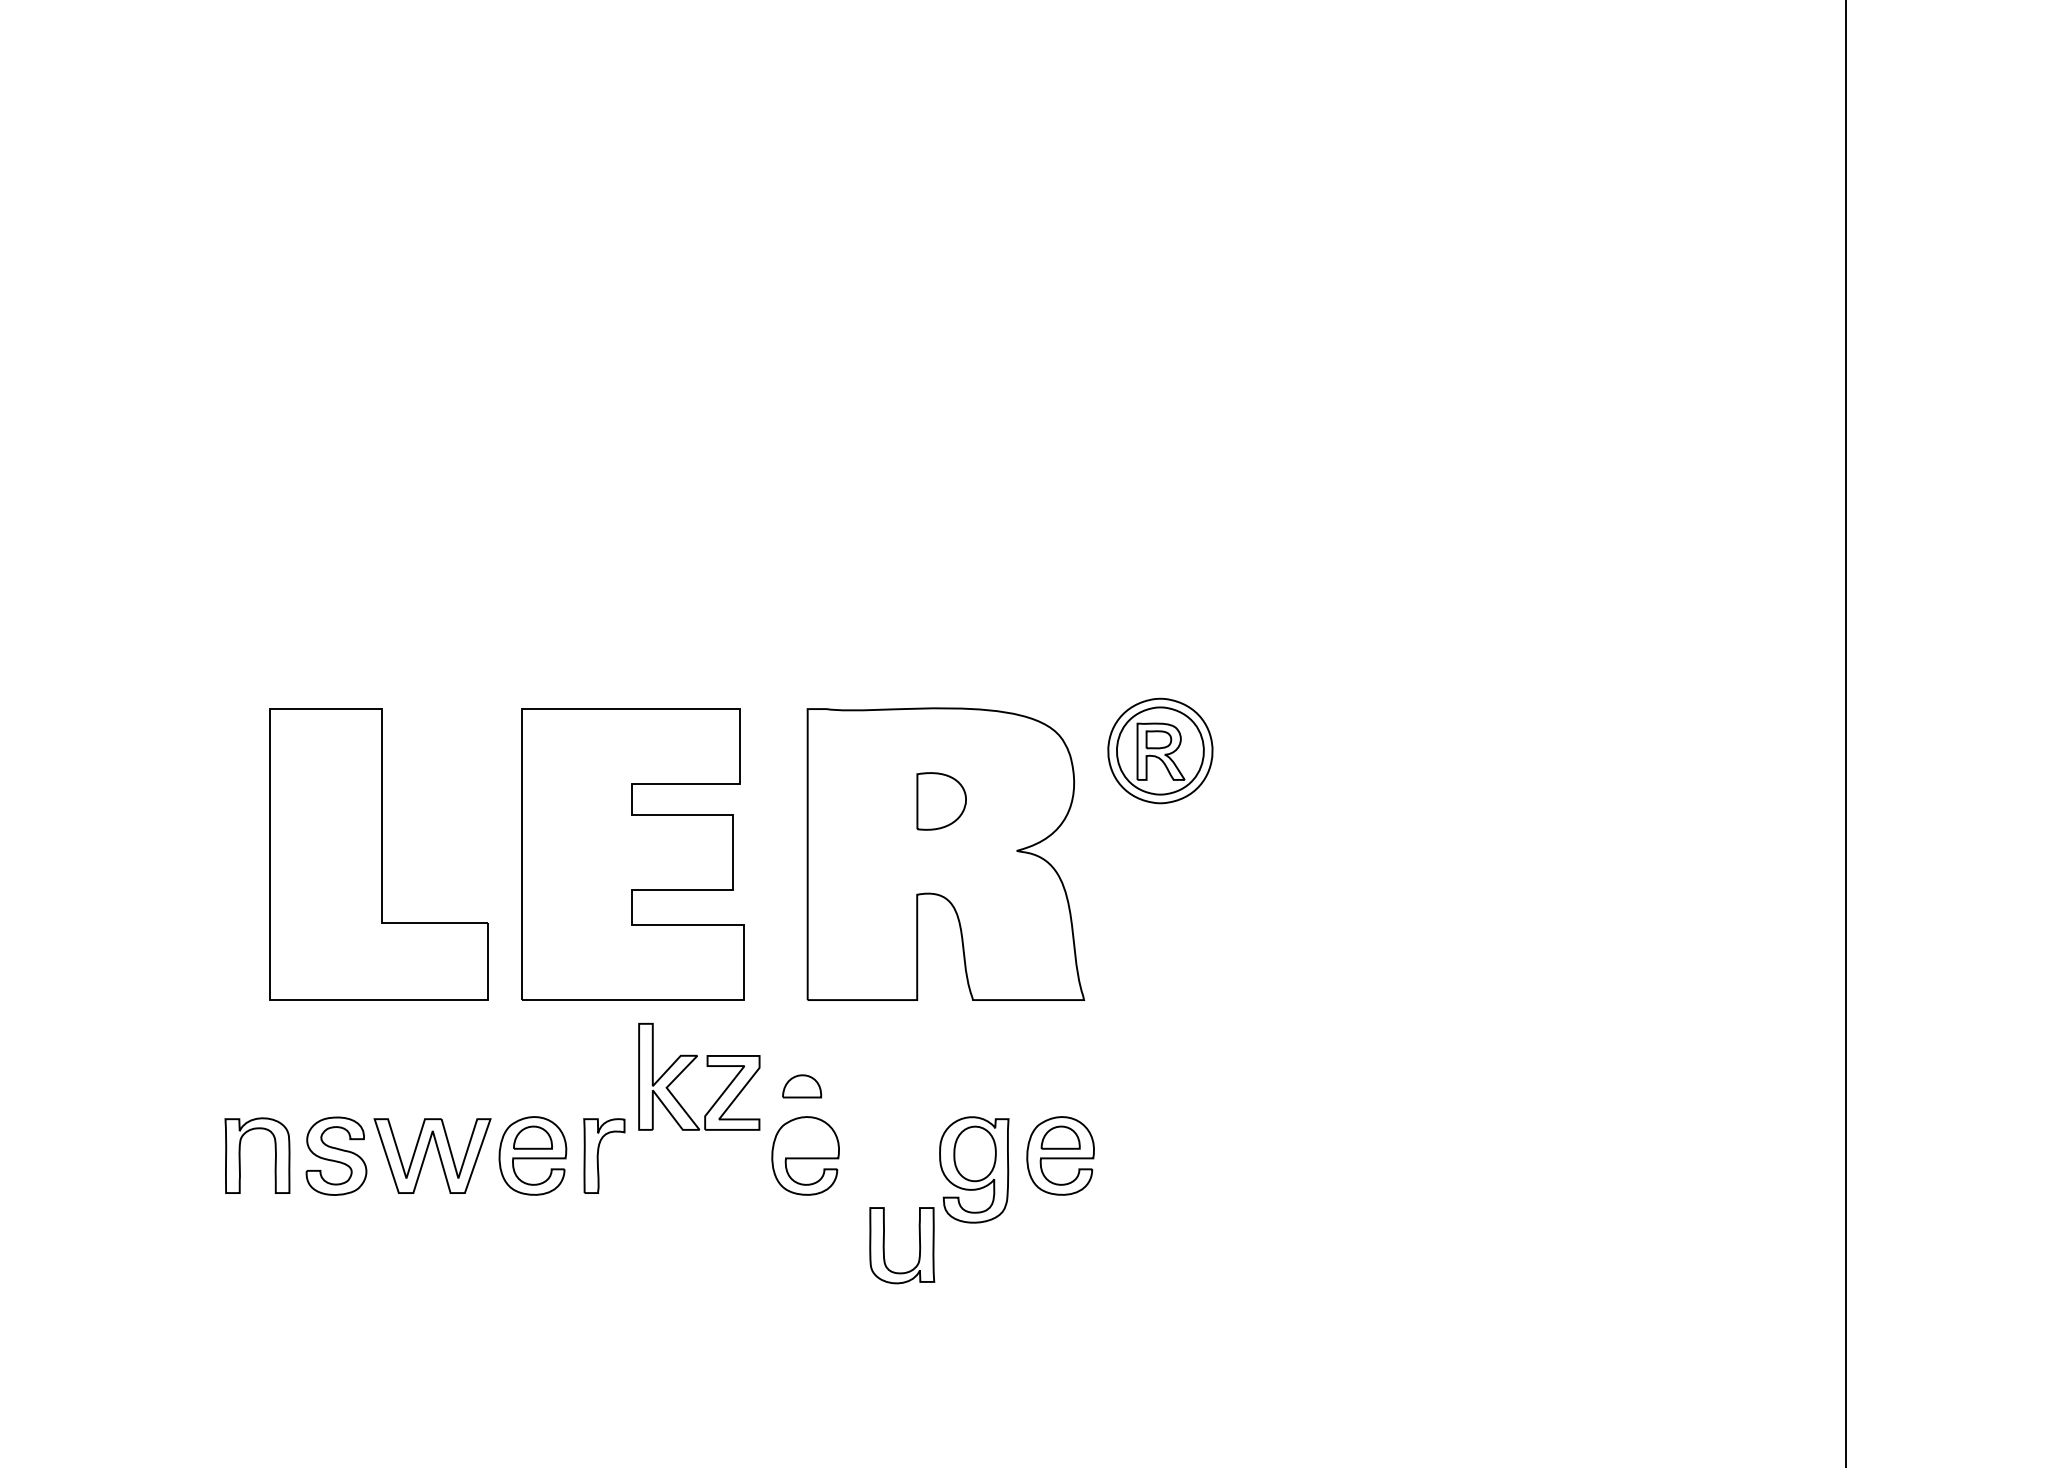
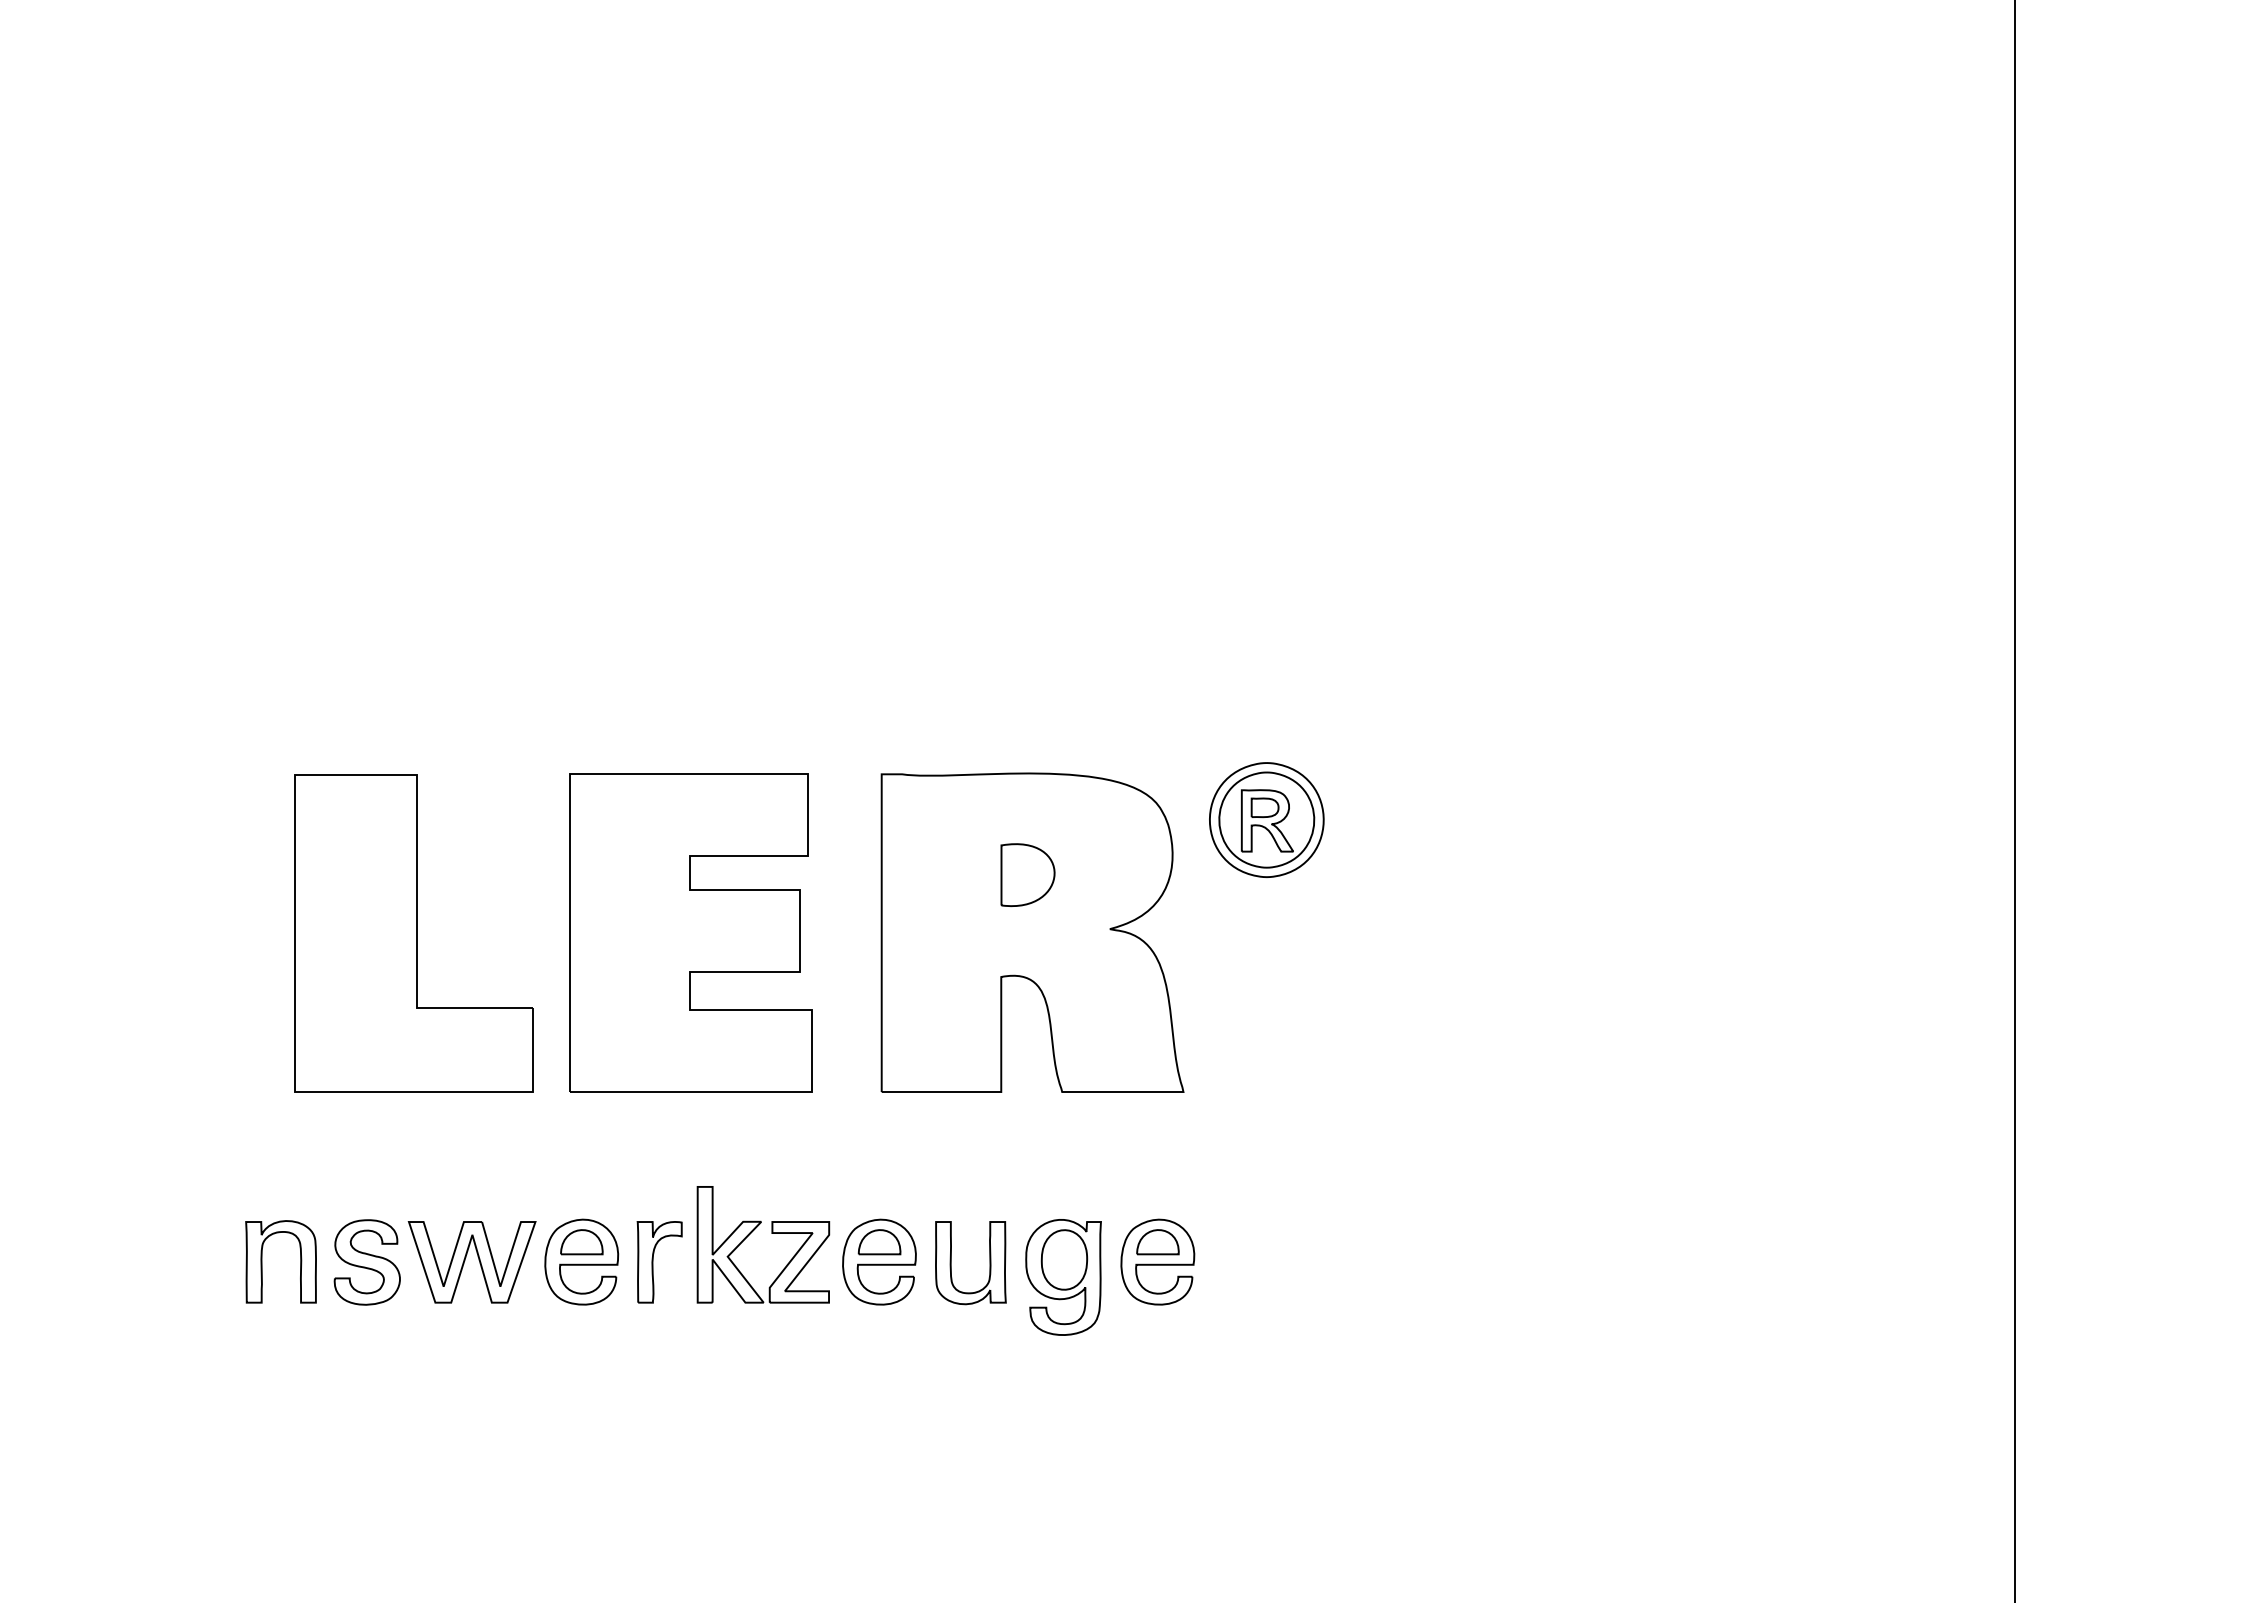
part: (706, 1066) -> (771, 1233), moved
part: (802, 1086) -> (879, 1242), moved
part: (884, 1246) -> (951, 1263), moved

